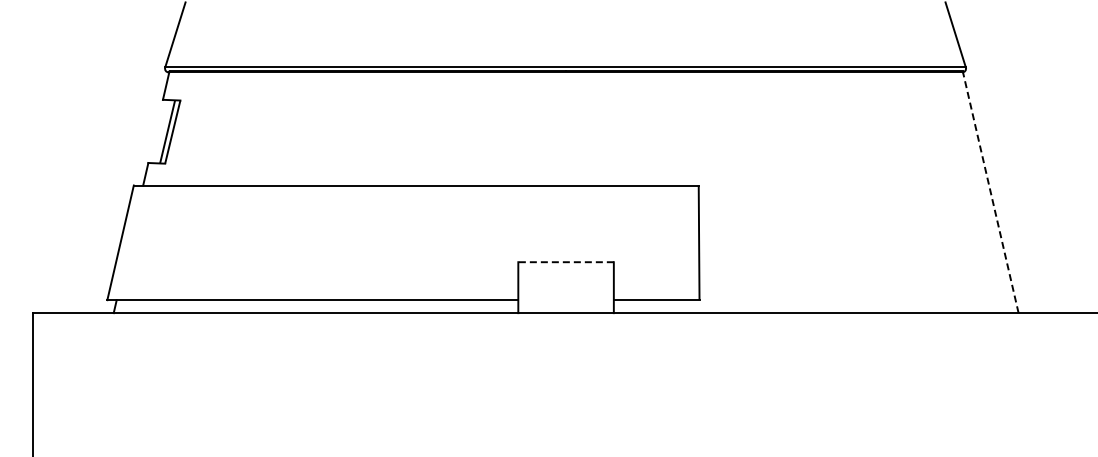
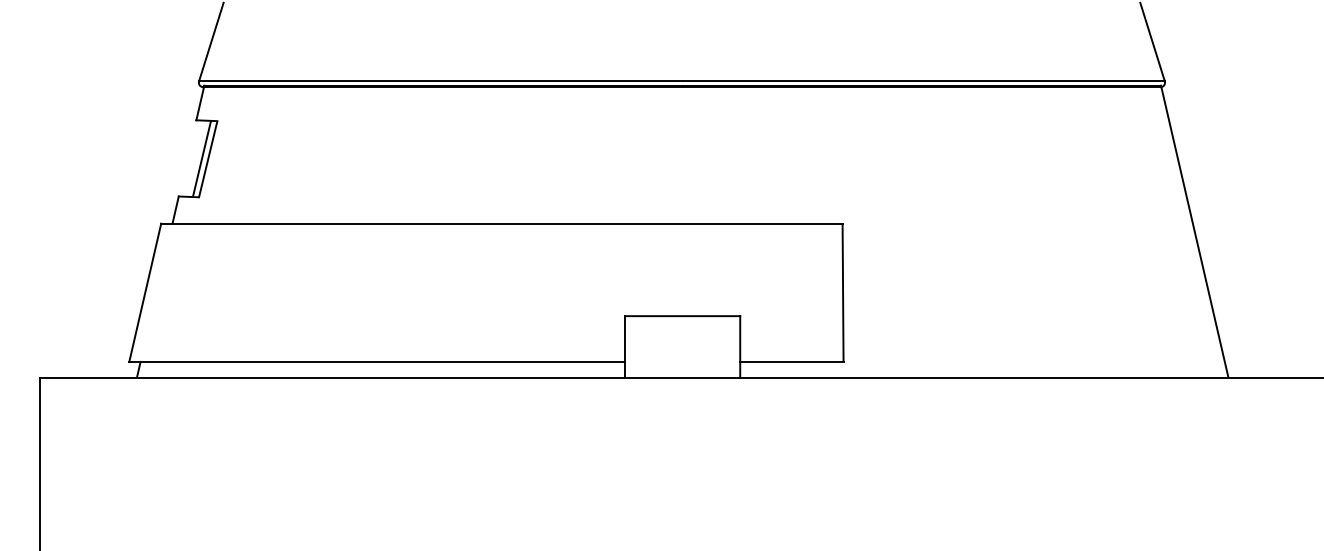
line: (990, 191) -> (1194, 230), dashed -> solid
line: (566, 262) -> (683, 316), dashed -> solid

